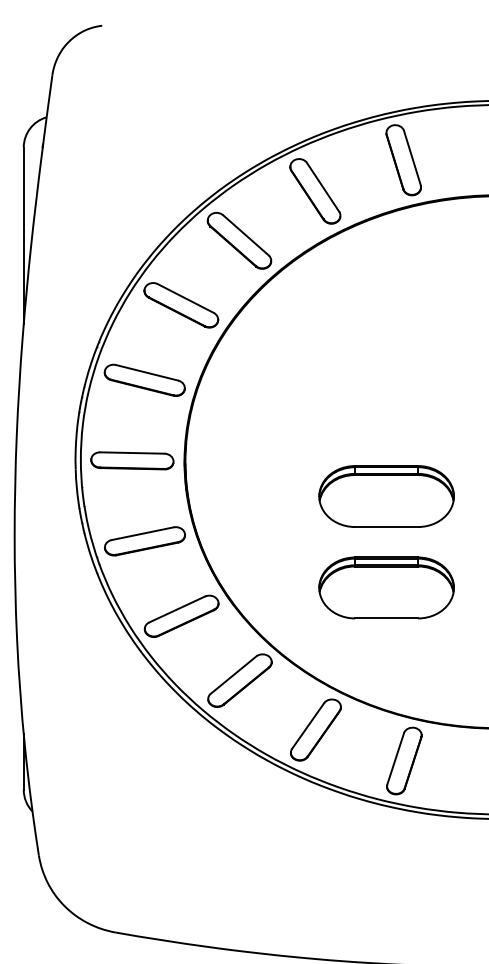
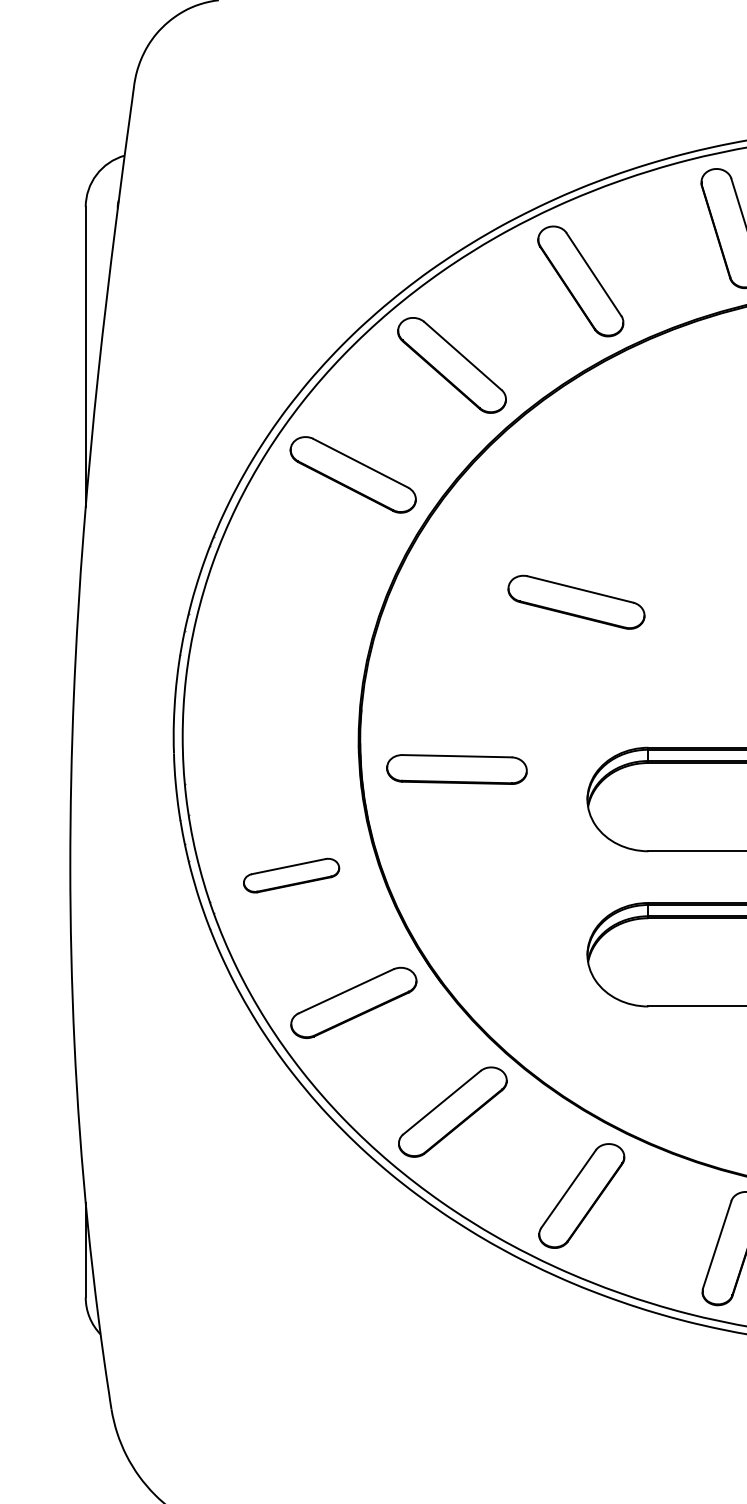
part: (144, 379) -> (575, 600), moved
part: (132, 460) -> (457, 768), moved
part: (144, 541) -> (290, 875), size x0.7

